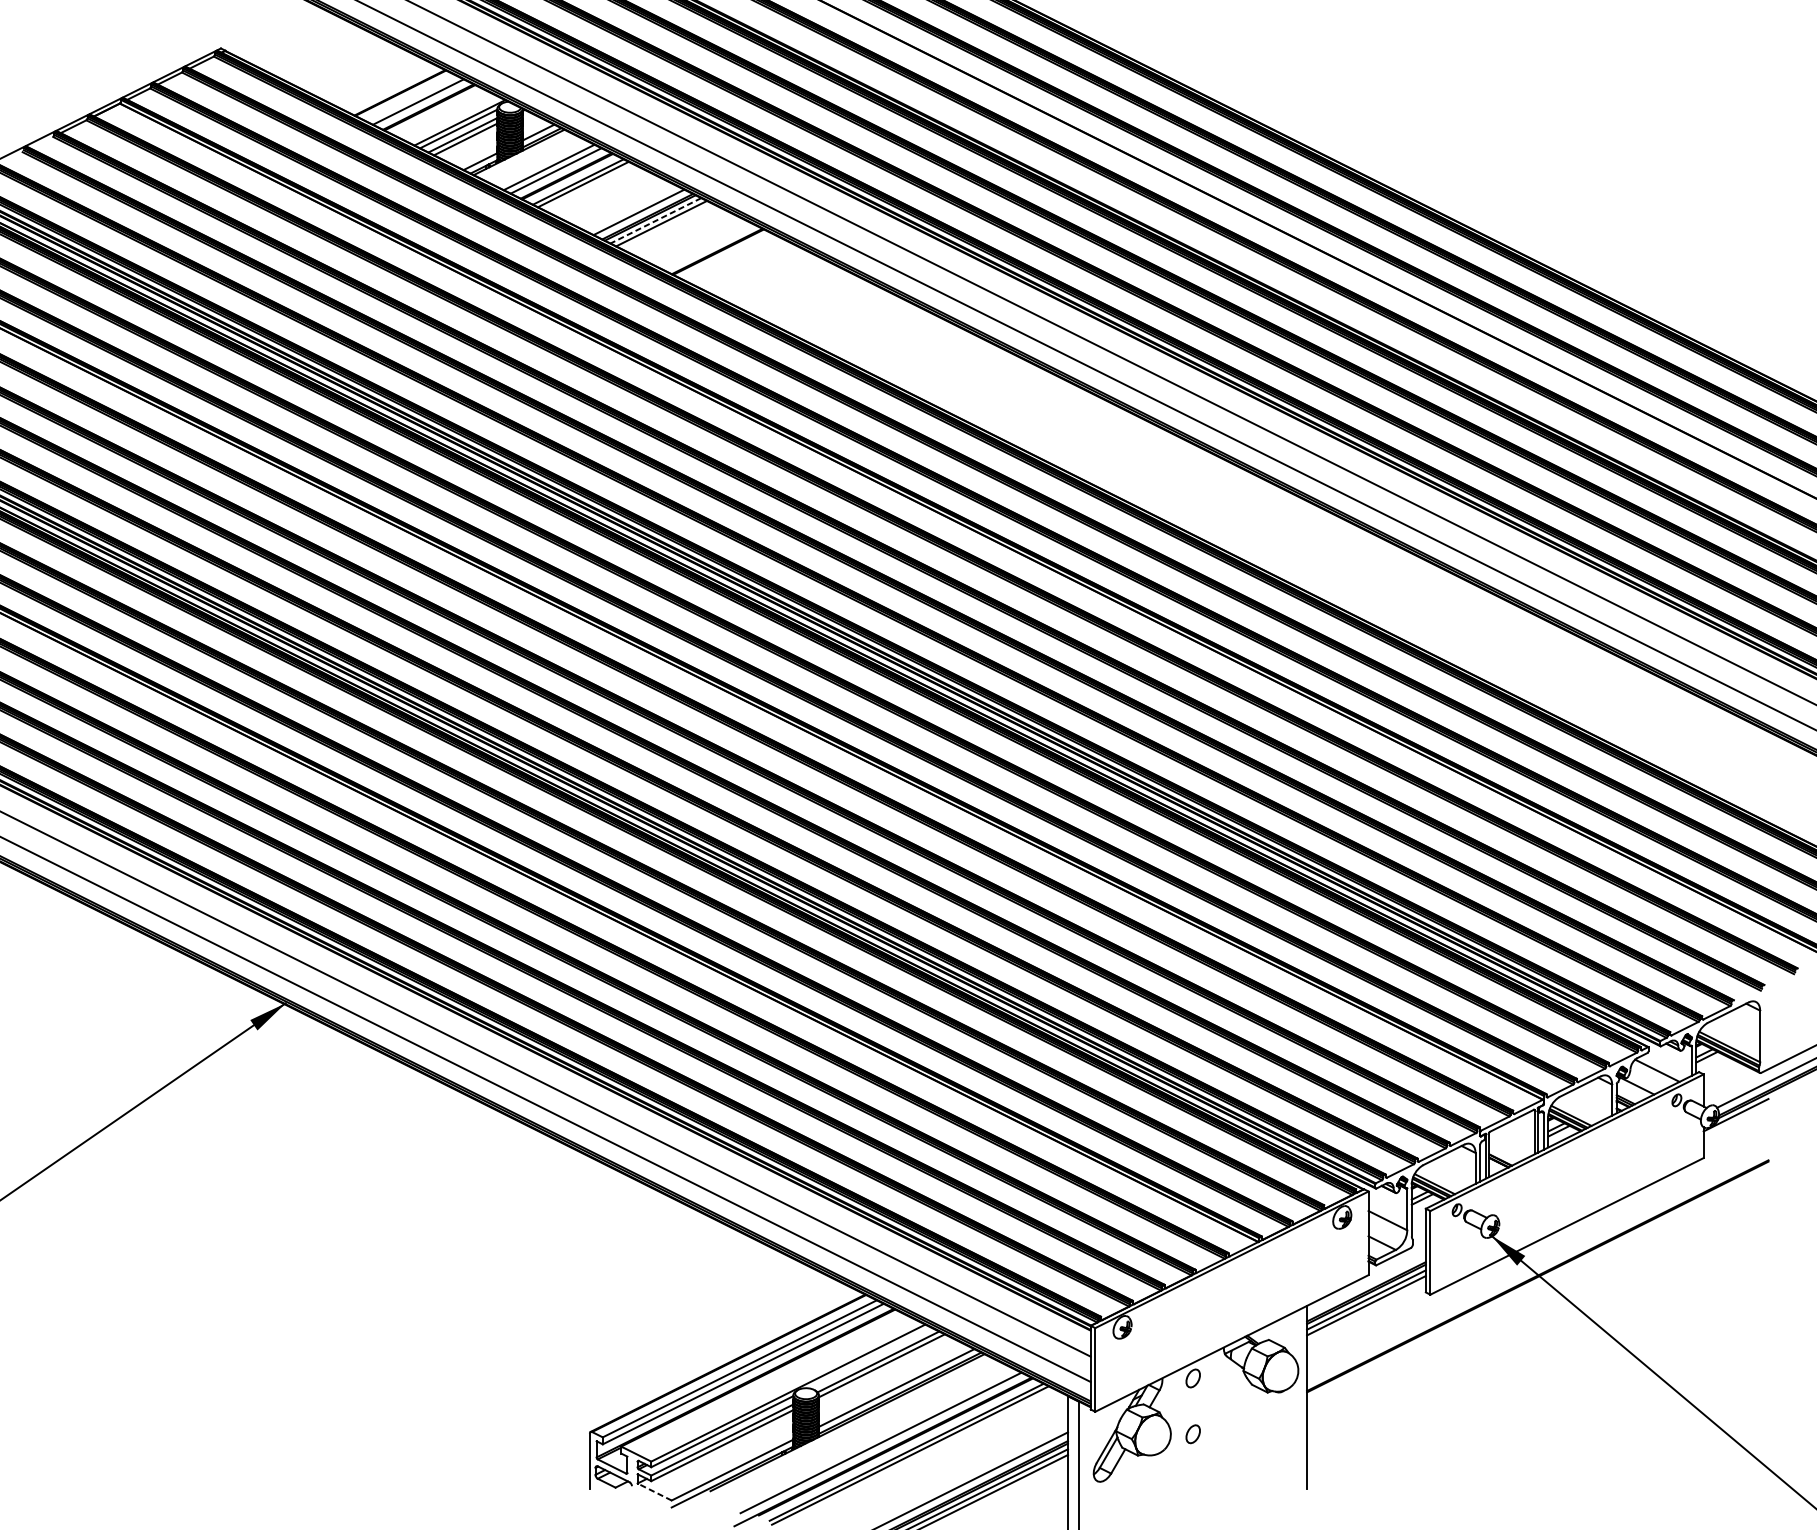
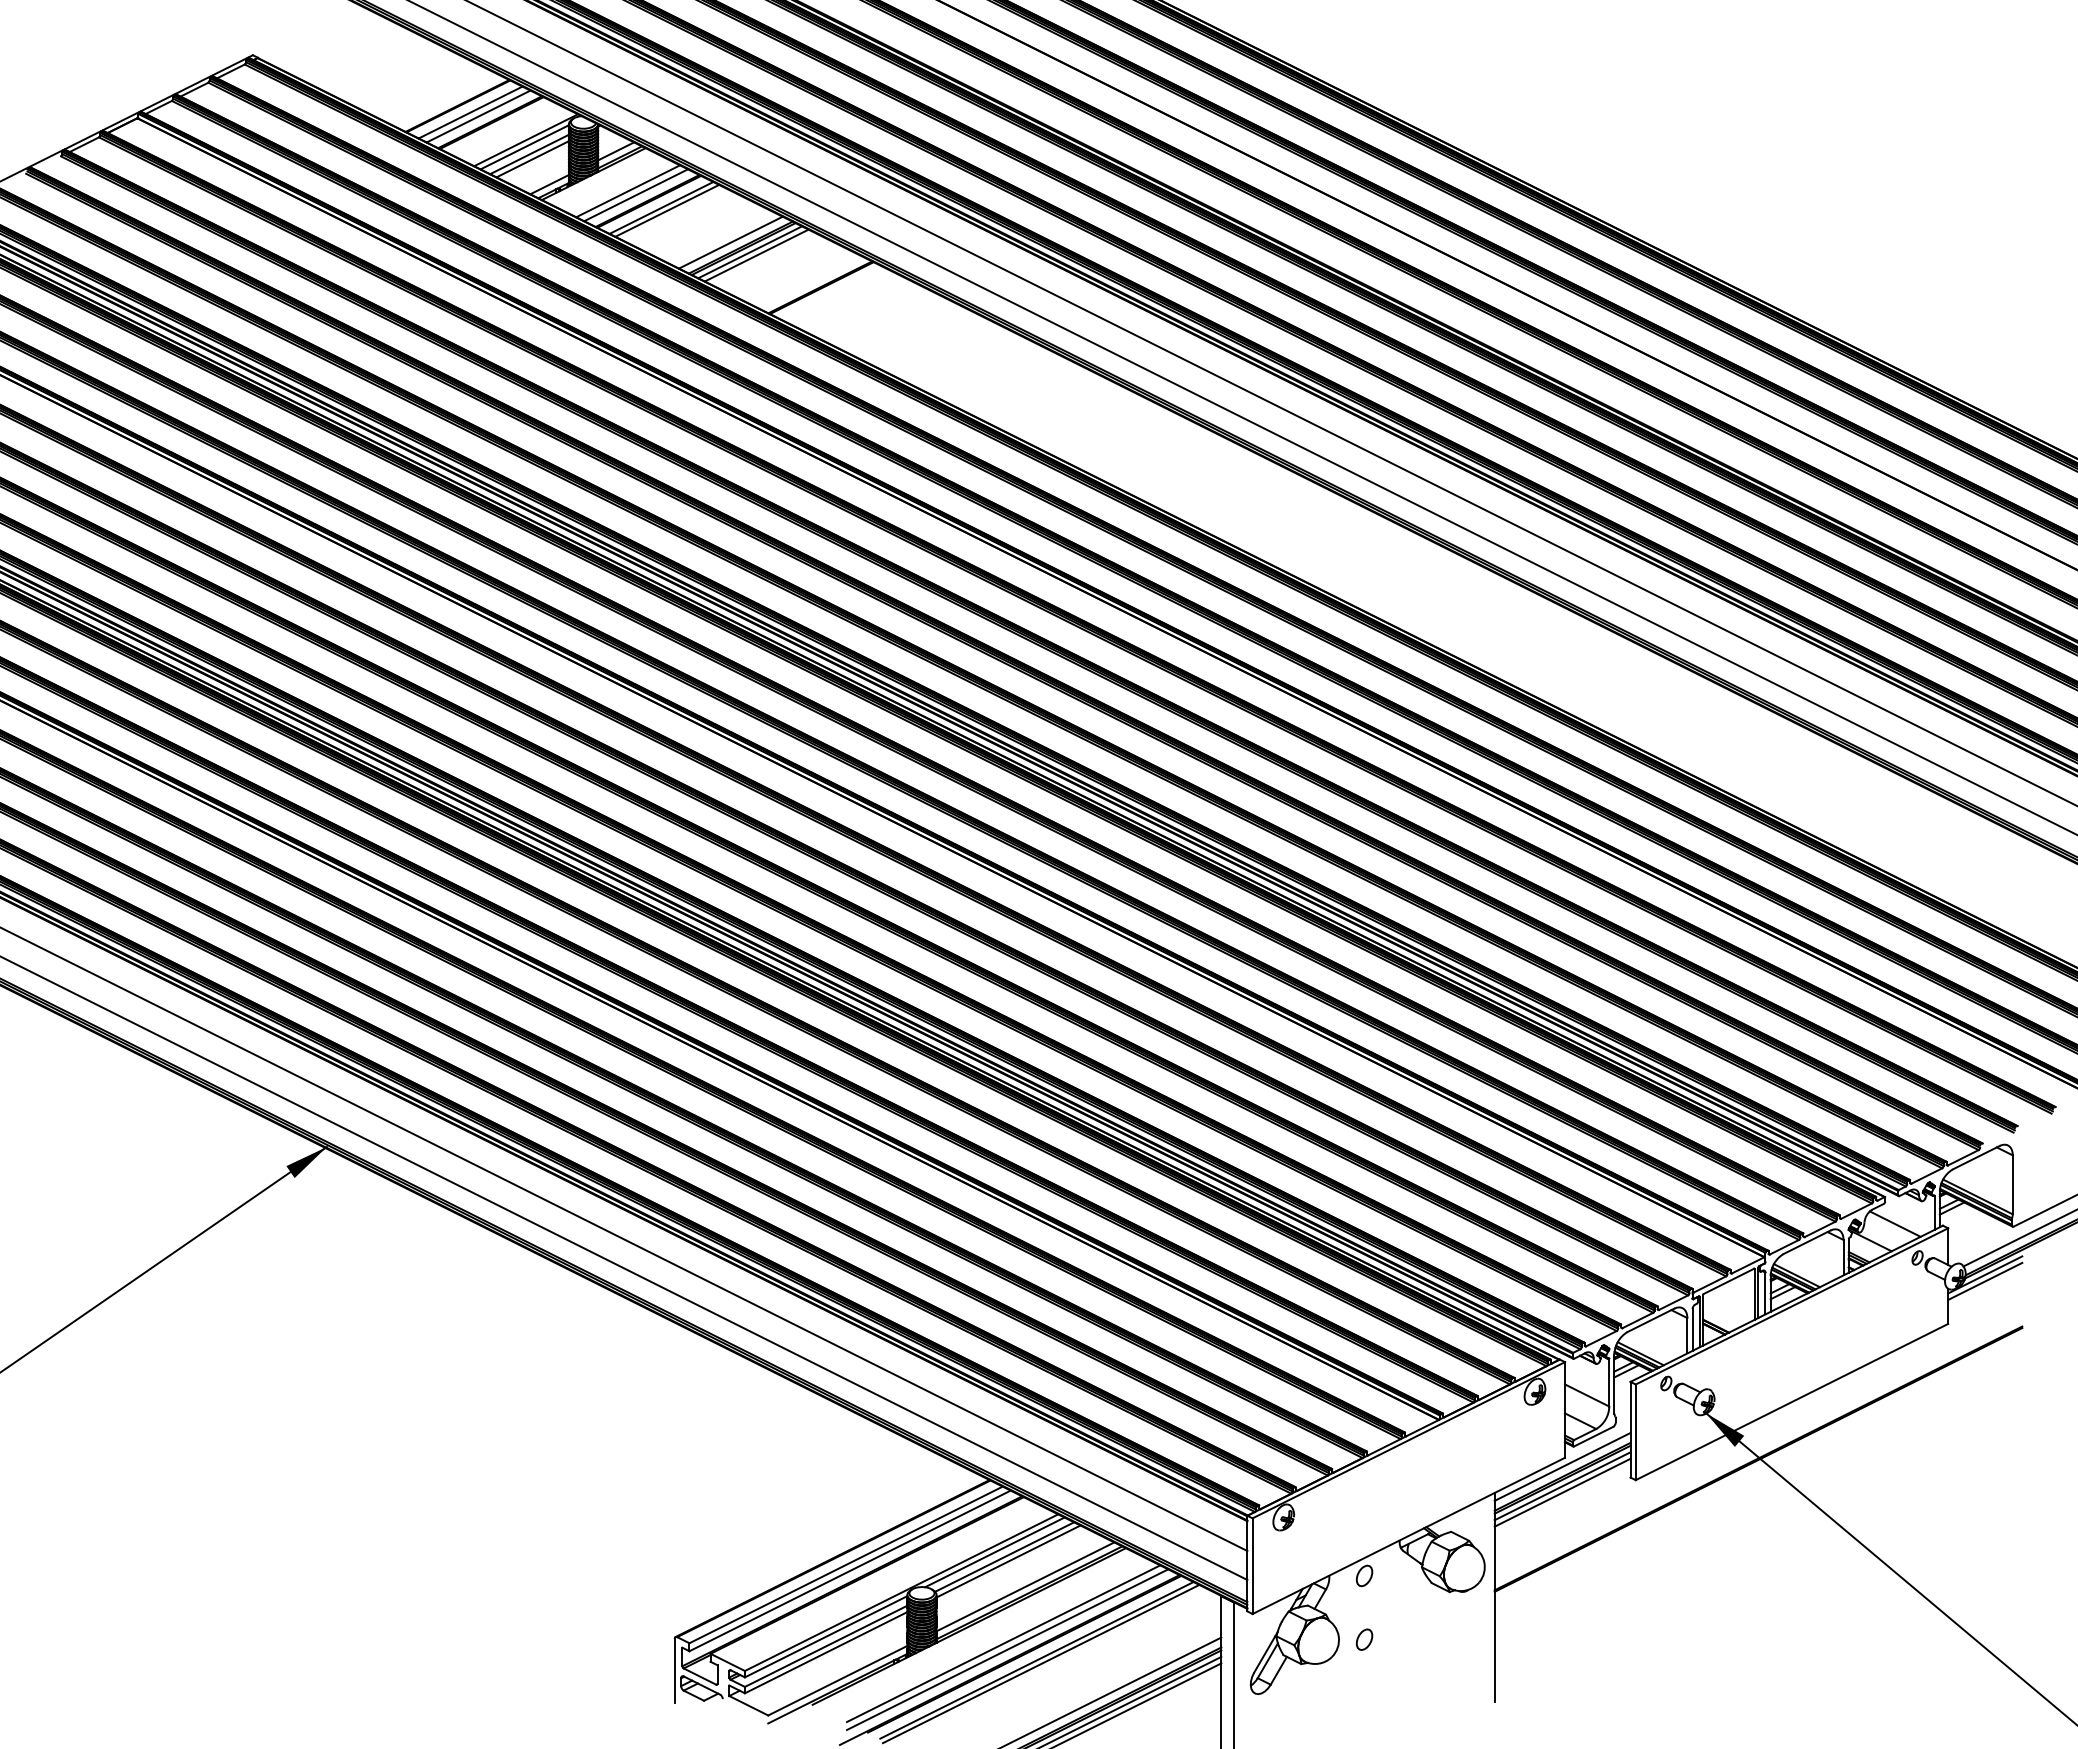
line: (411, 98) -> (470, 112), added
line: (655, 220) -> (749, 252), dashed -> solid
line: (1736, 1120) -> (1985, 1280), added
line: (1366, 1282) -> (1562, 1466), added
line: (869, 1357) -> (994, 1552), added
line: (877, 1437) -> (1003, 1643), added
line: (654, 1491) -> (748, 1705), dashed -> solid

